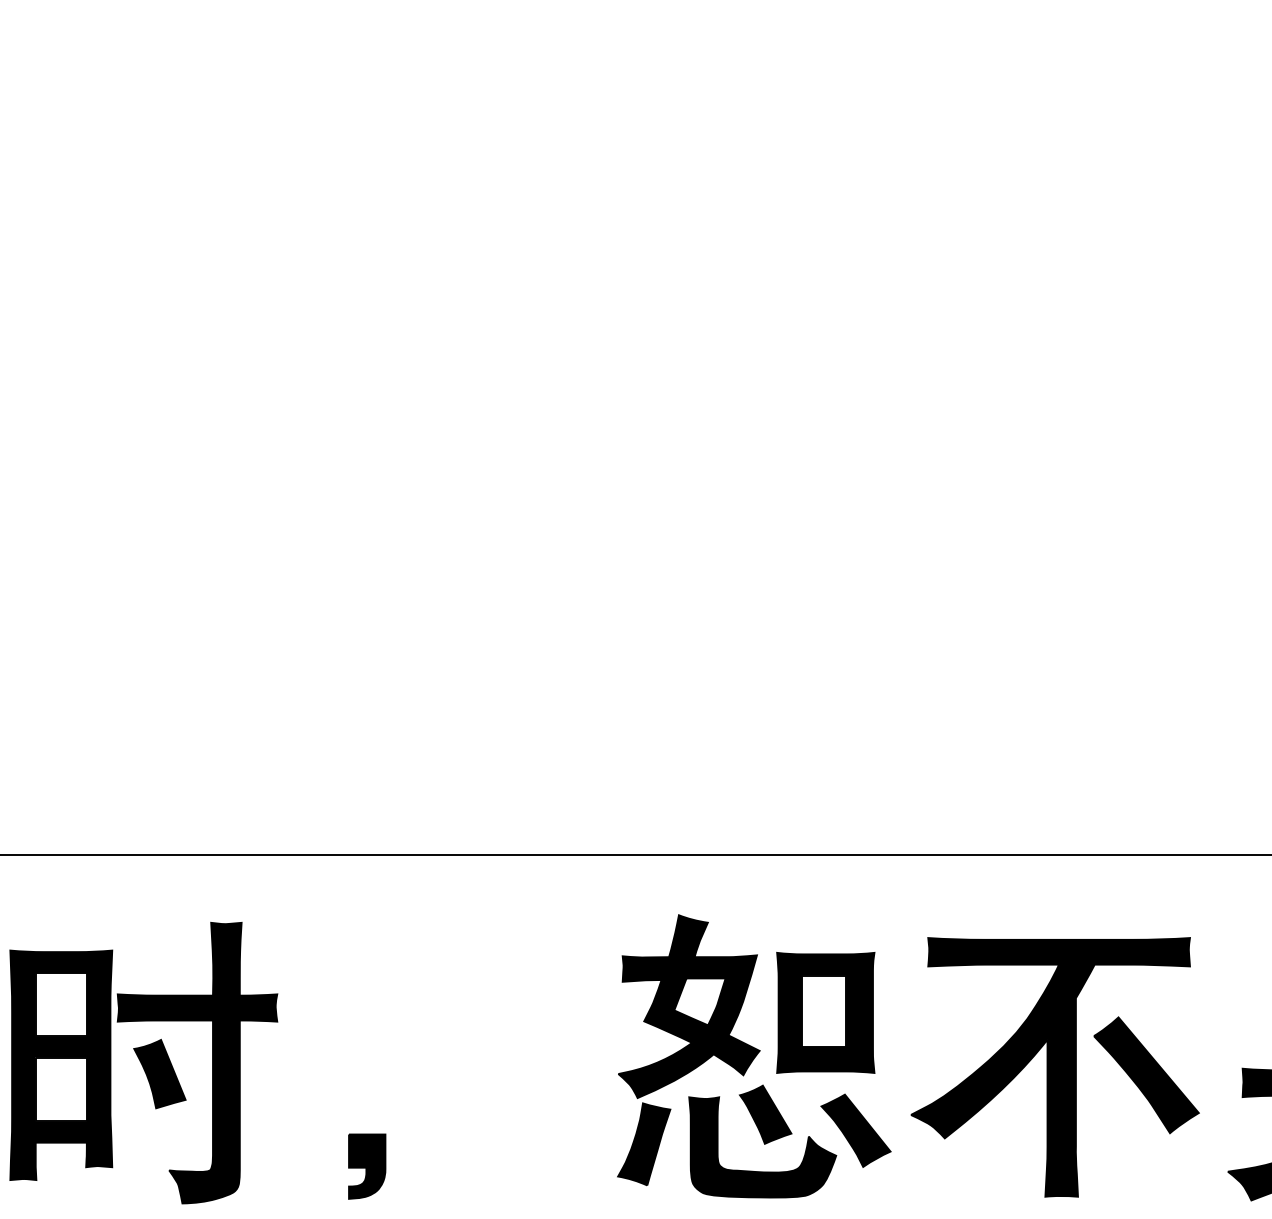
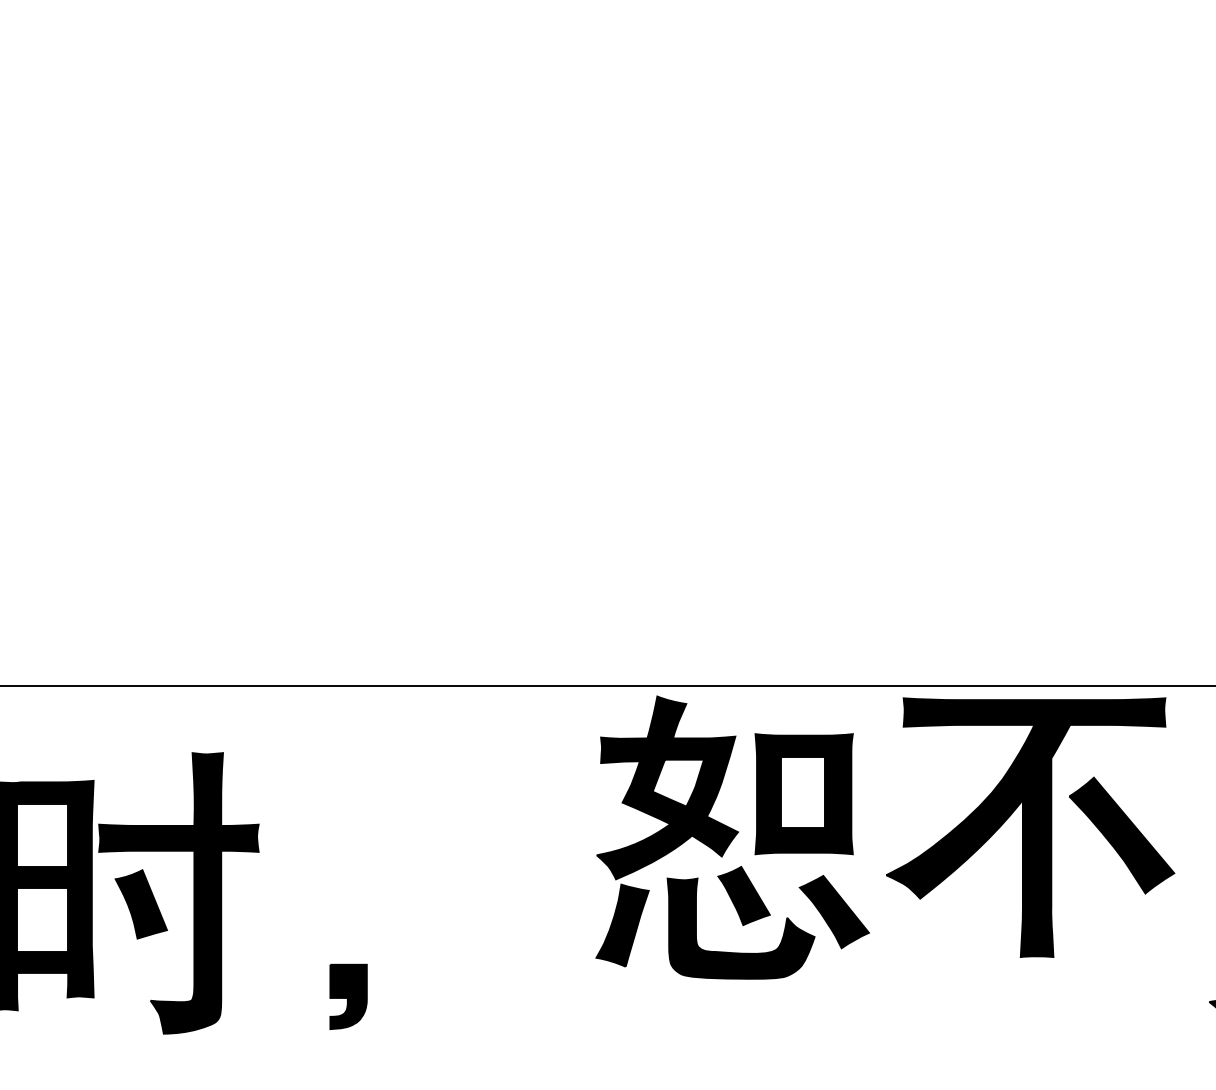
part: (754, 1056) -> (732, 837), moved
part: (1054, 1067) -> (1029, 827), moved

